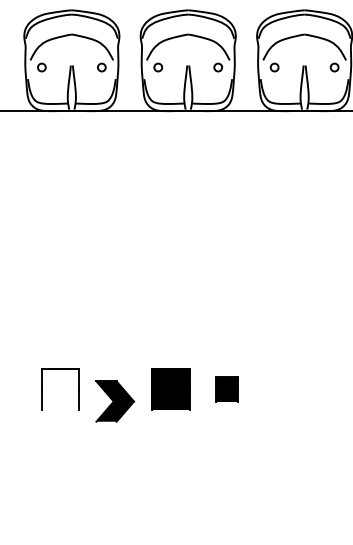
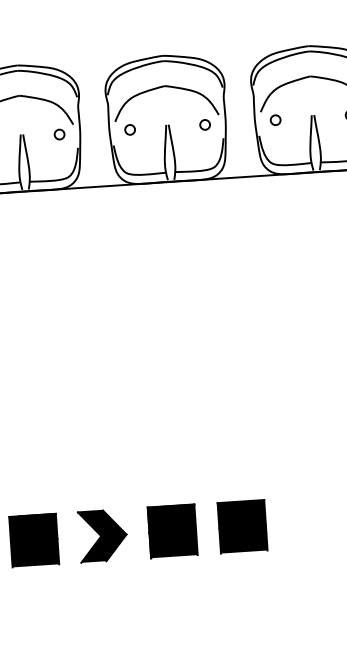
fill: (59, 389) -> (33, 540), added
part: (226, 389) -> (242, 526), size x1.67
part: (115, 401) -> (103, 535), moved

